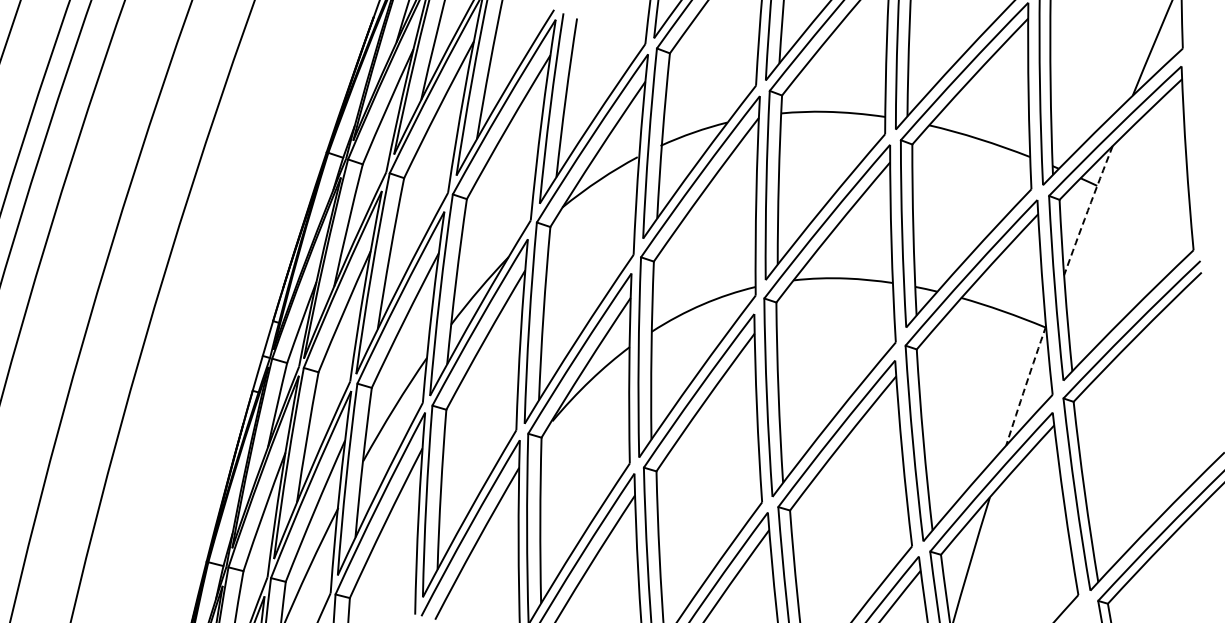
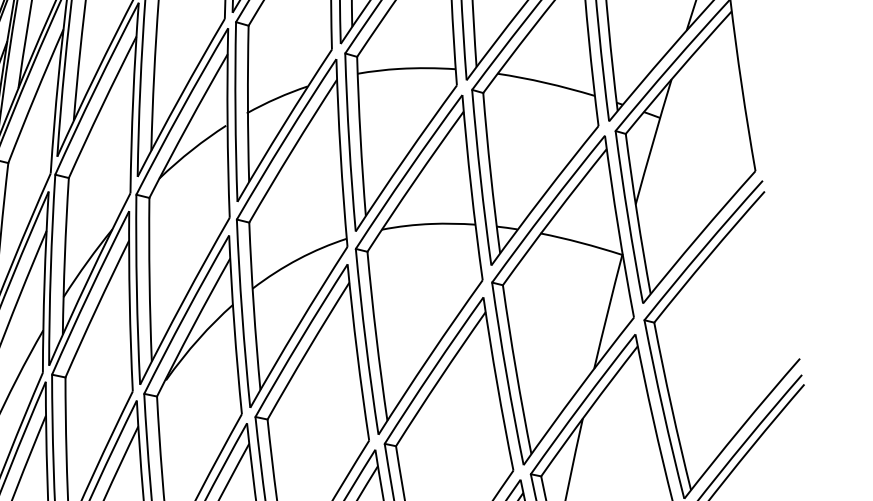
arc: (1087, 210) -> (652, 141), dashed -> solid
arc: (1025, 385) -> (607, 310), dashed -> solid

